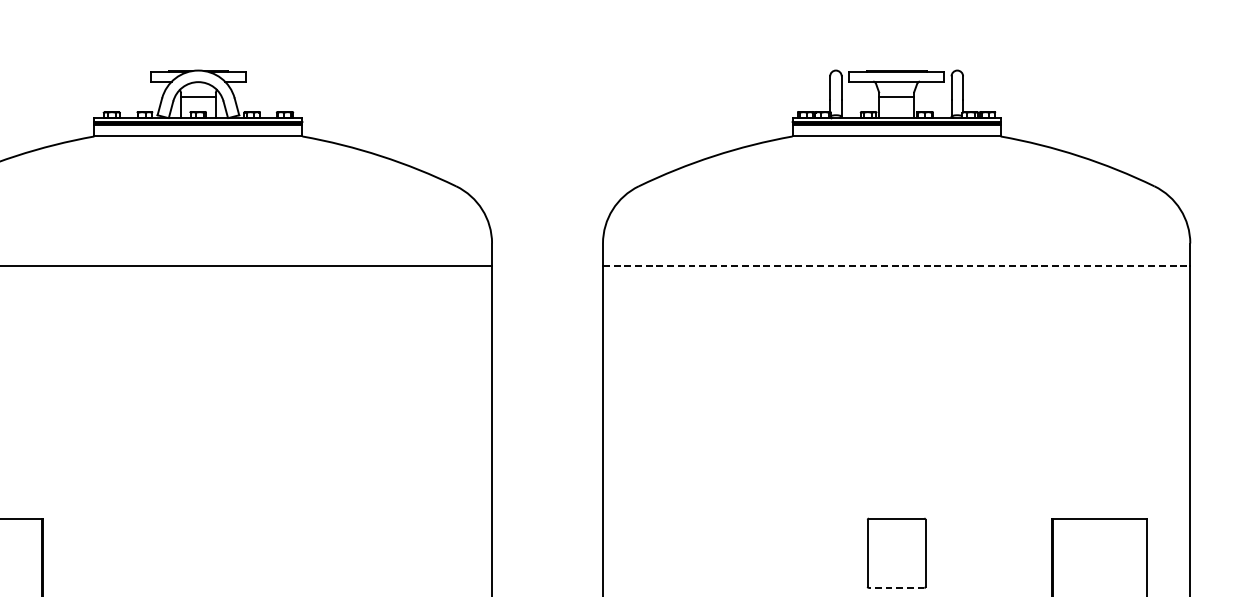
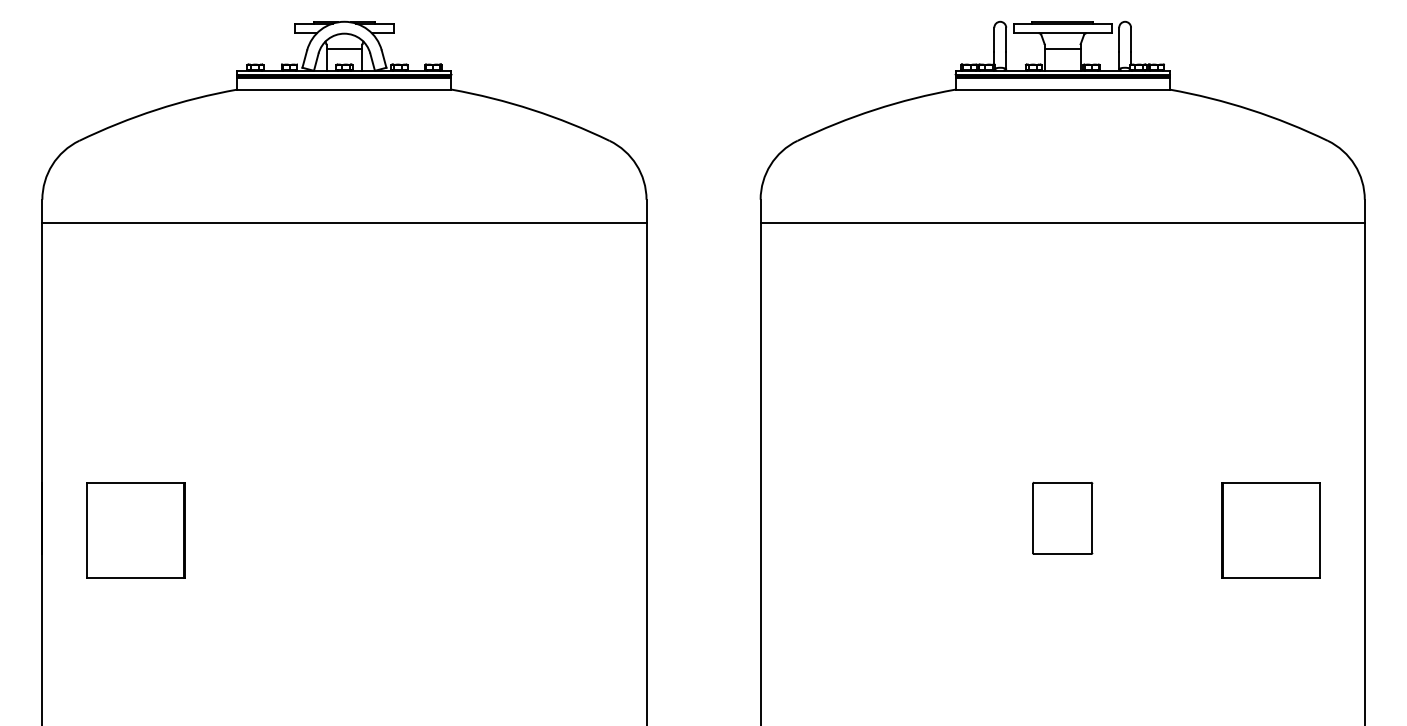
line: (897, 265) -> (1063, 222), dashed -> solid
line: (896, 588) -> (1062, 554), dashed -> solid

